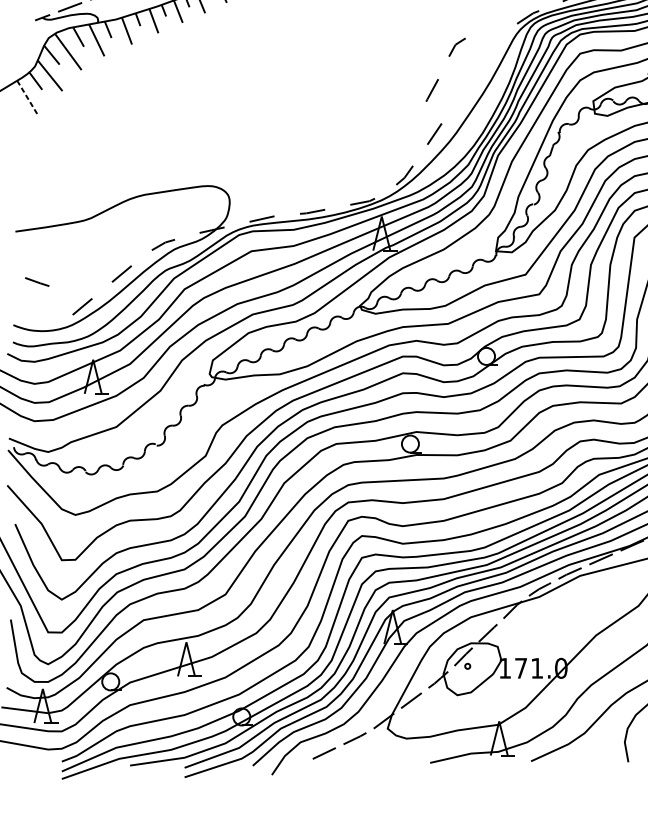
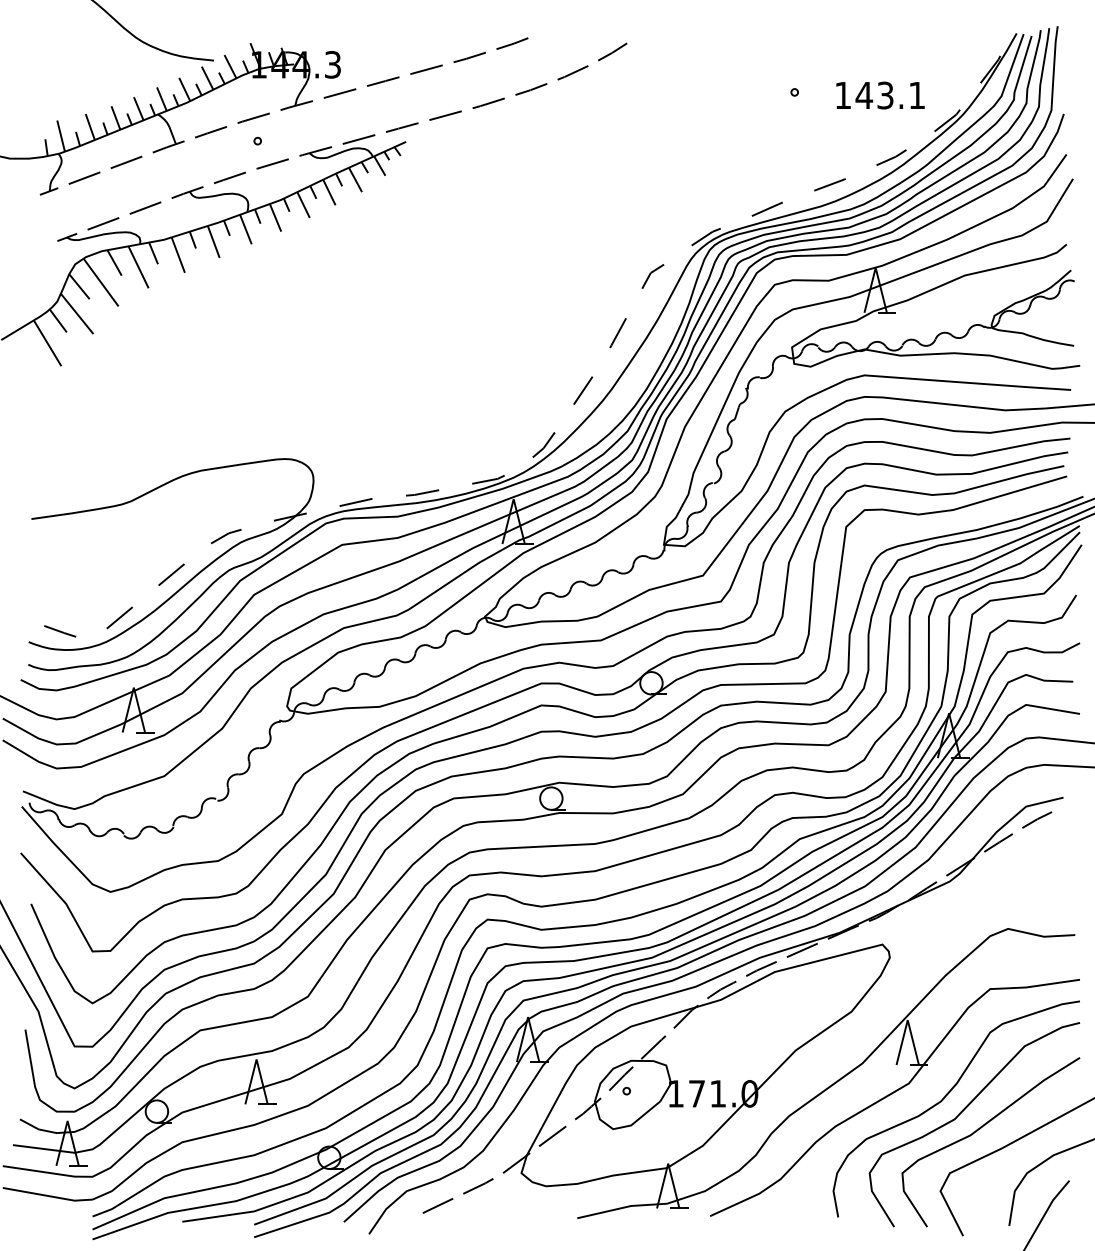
part: (456, 47) -> (652, 276), moved
line: (431, 90) -> (617, 333), moved
line: (27, 98) -> (47, 343), dashed -> solid
line: (37, 282) -> (60, 631), moved

